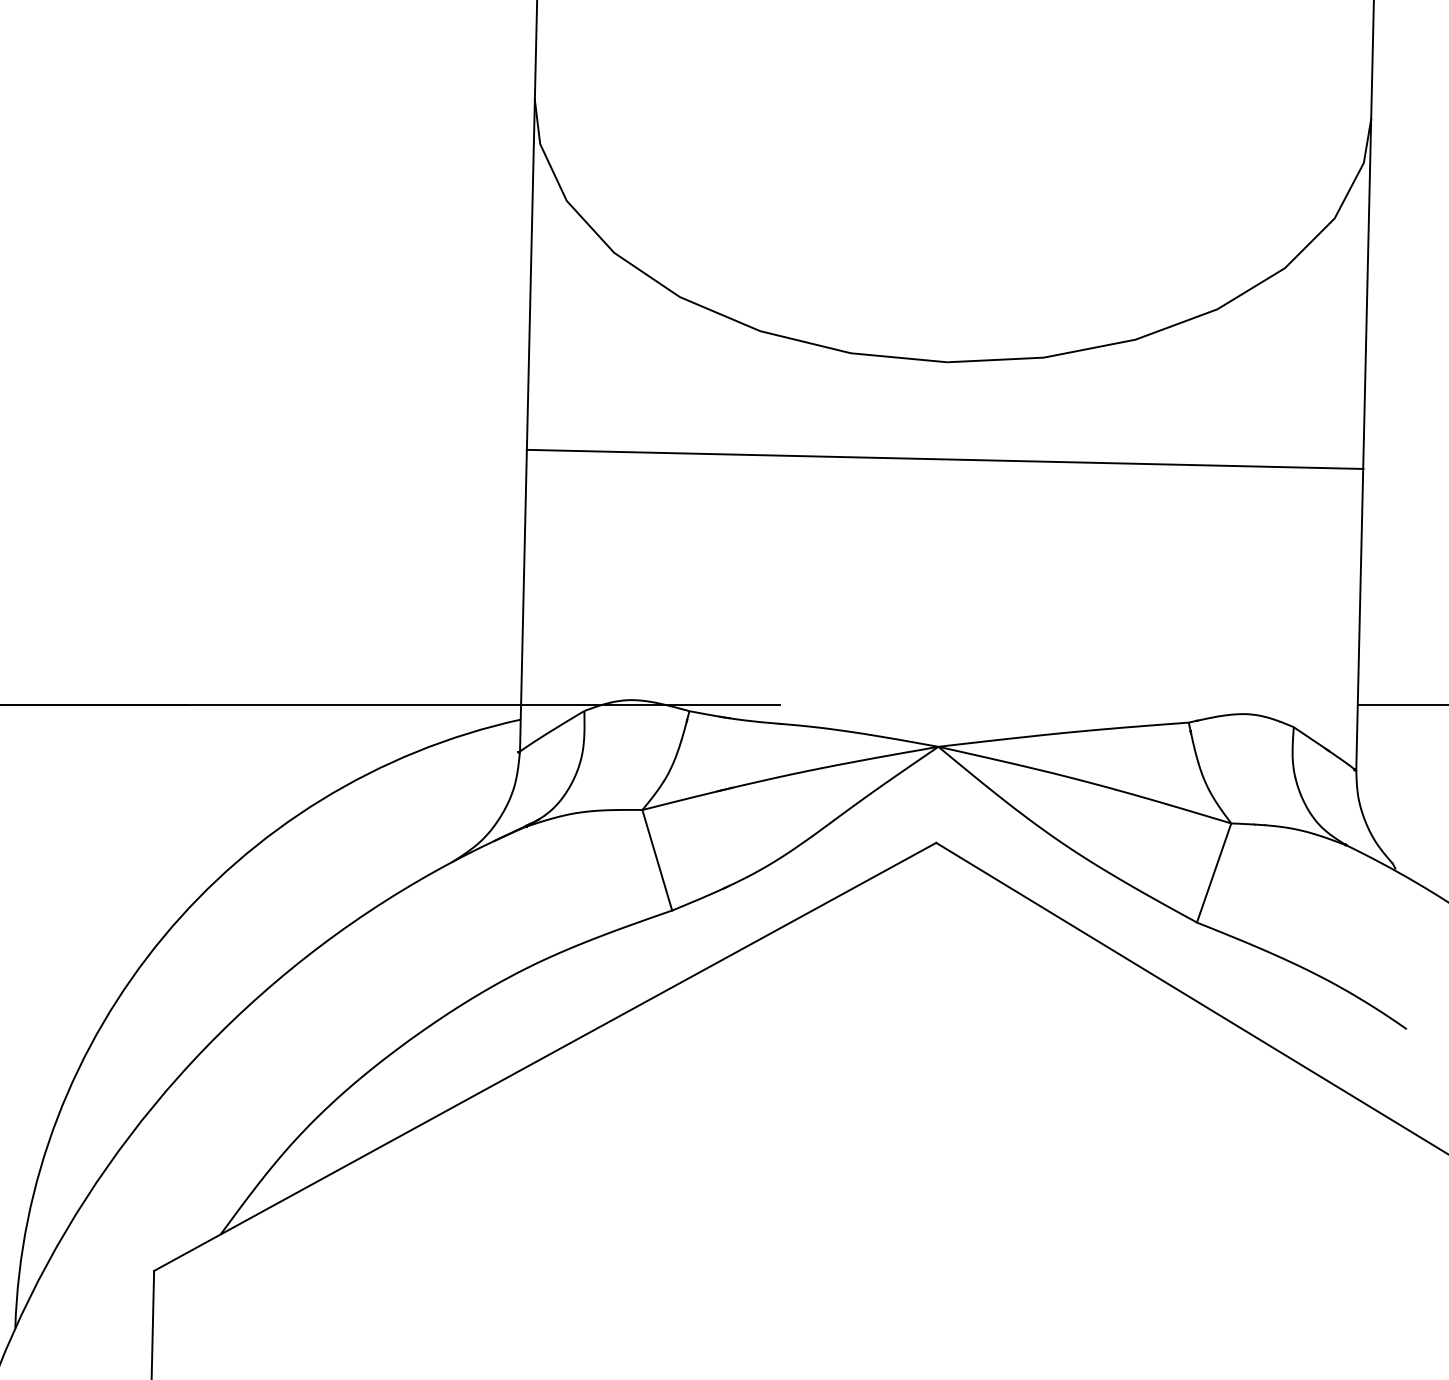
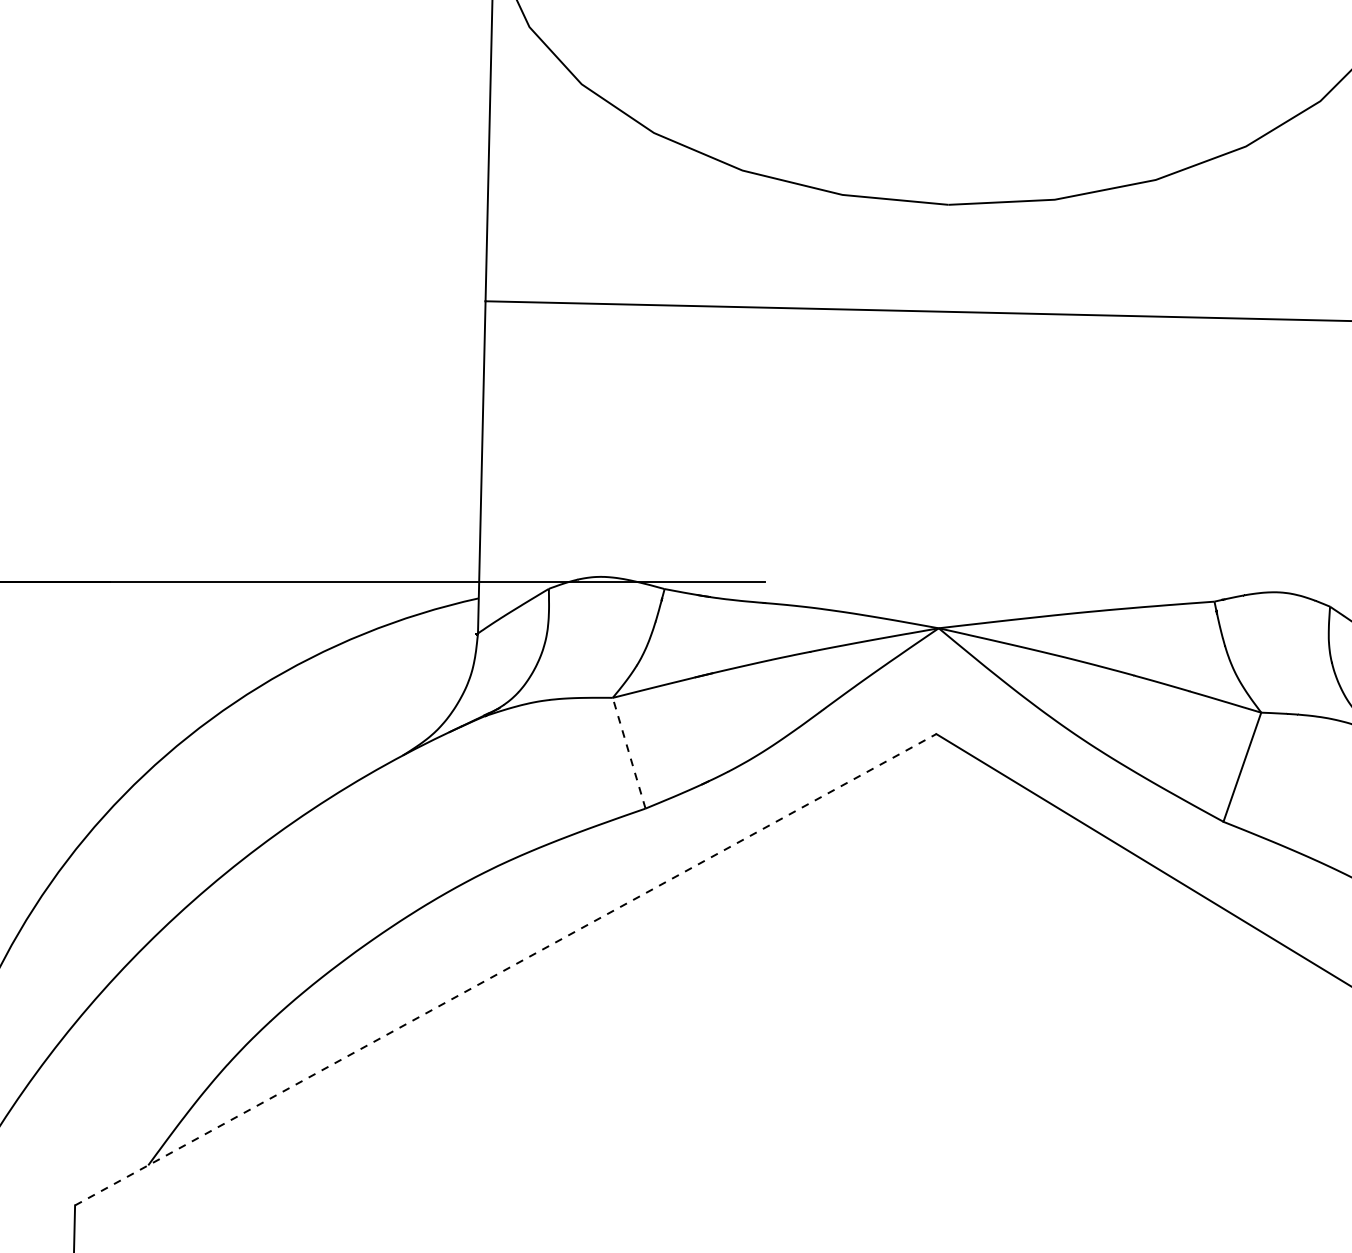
line: (657, 859) -> (629, 752), solid -> dashed
line: (545, 1056) -> (506, 969), solid -> dashed

